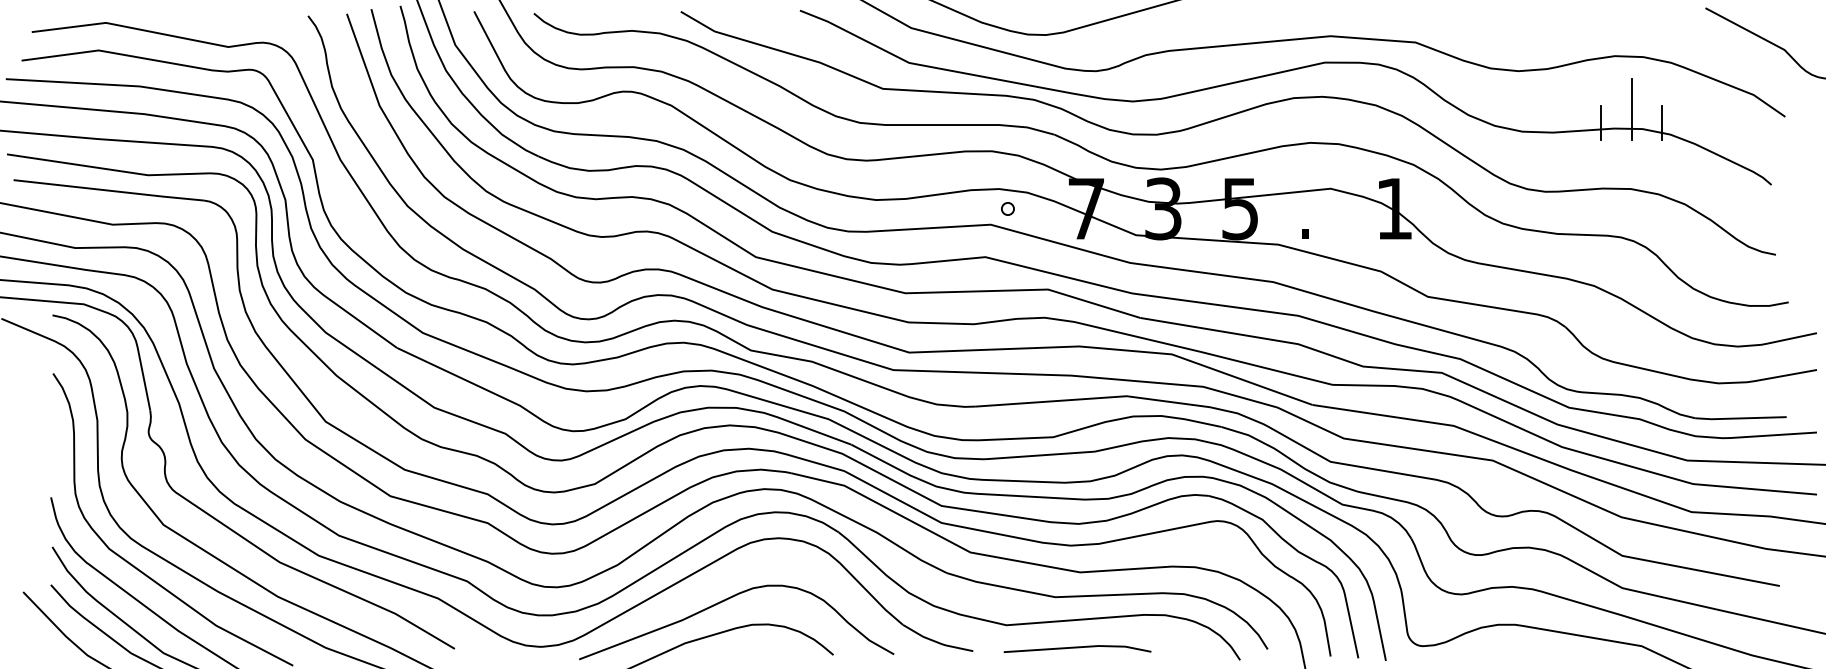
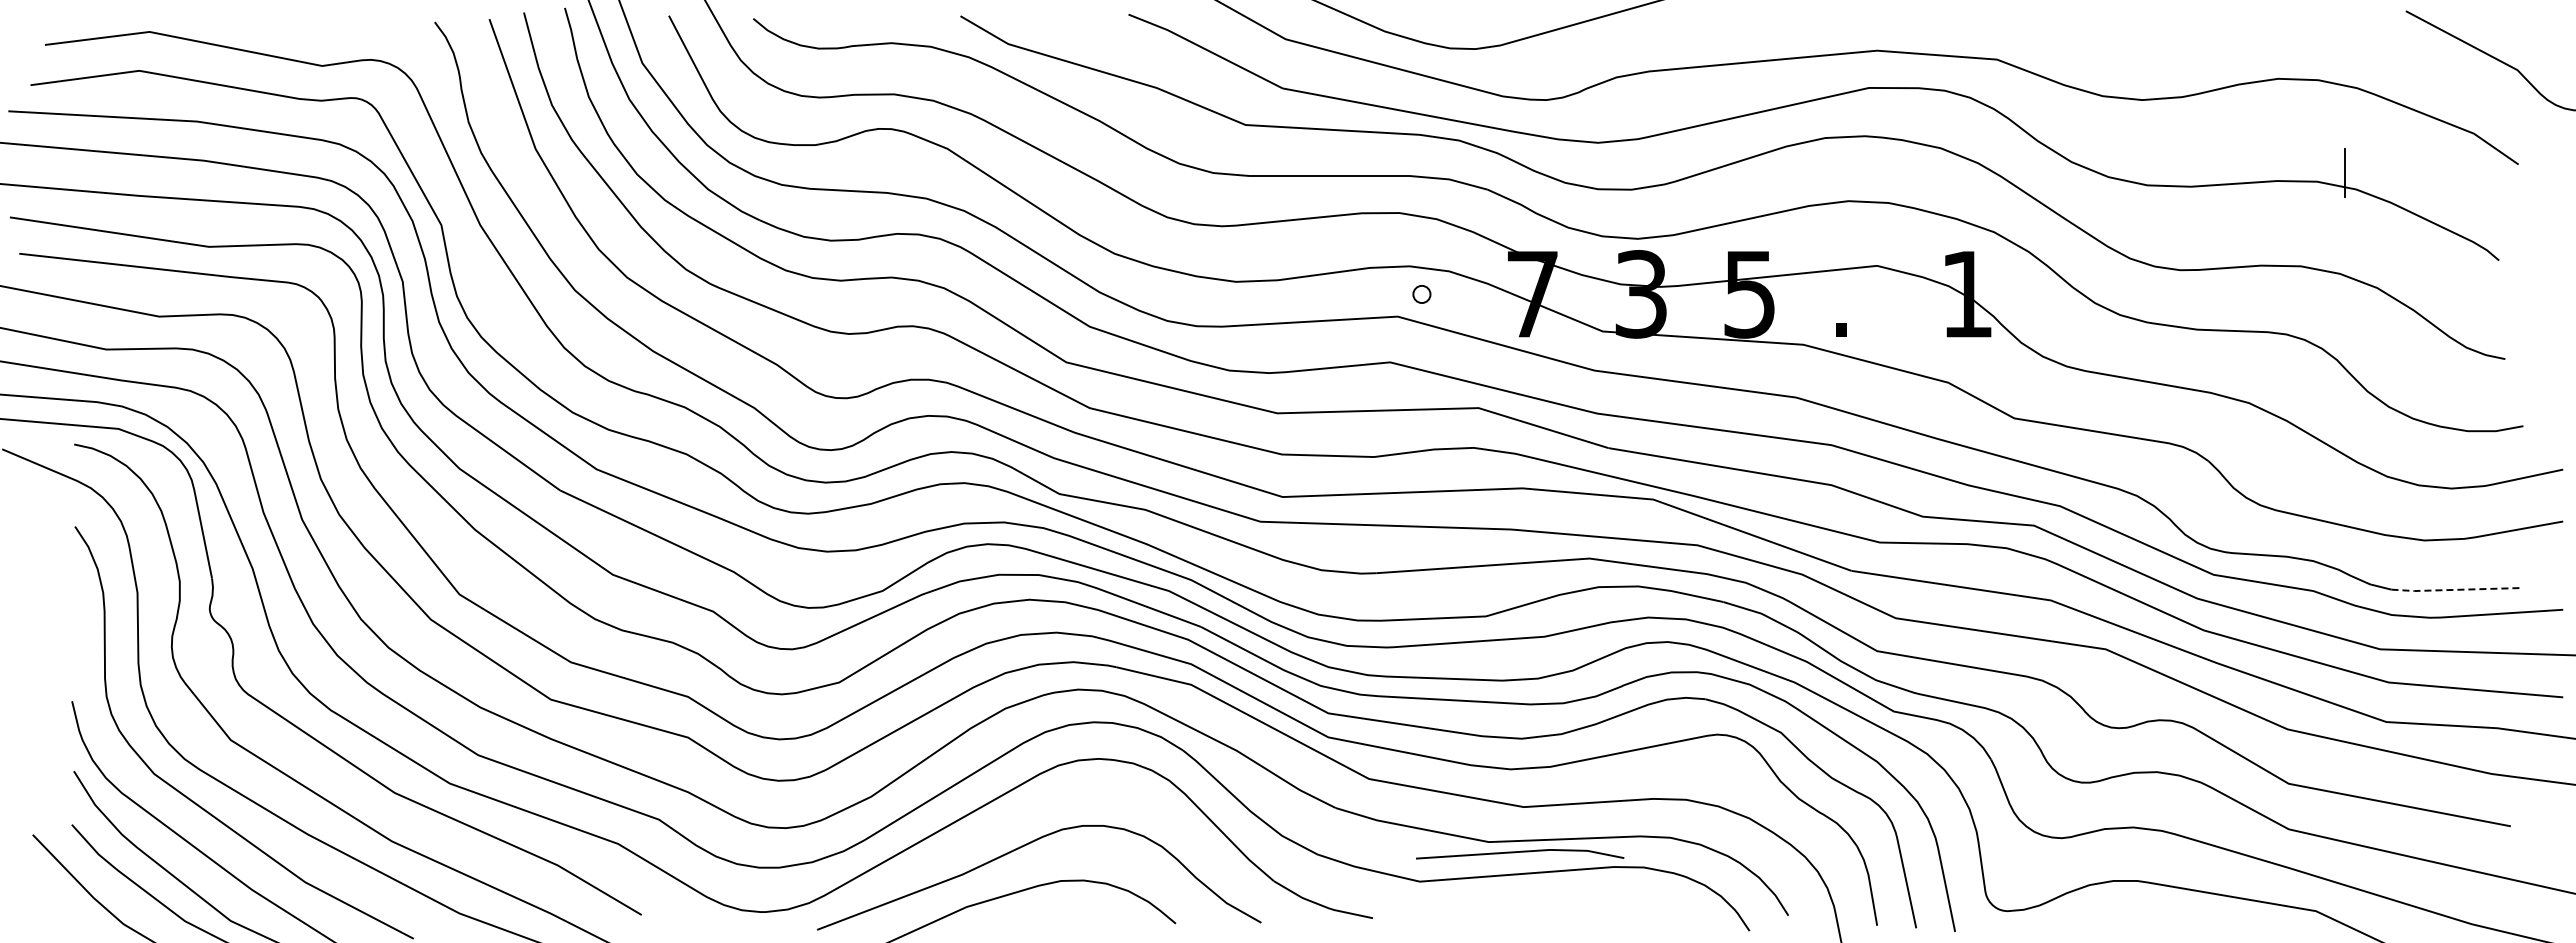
line: (1631, 109) -> (2301, 153), removed
line: (1601, 122) -> (2259, 172), removed
line: (1740, 418) -> (2455, 589), solid -> dashed
line: (1077, 647) -> (1520, 852), moved

